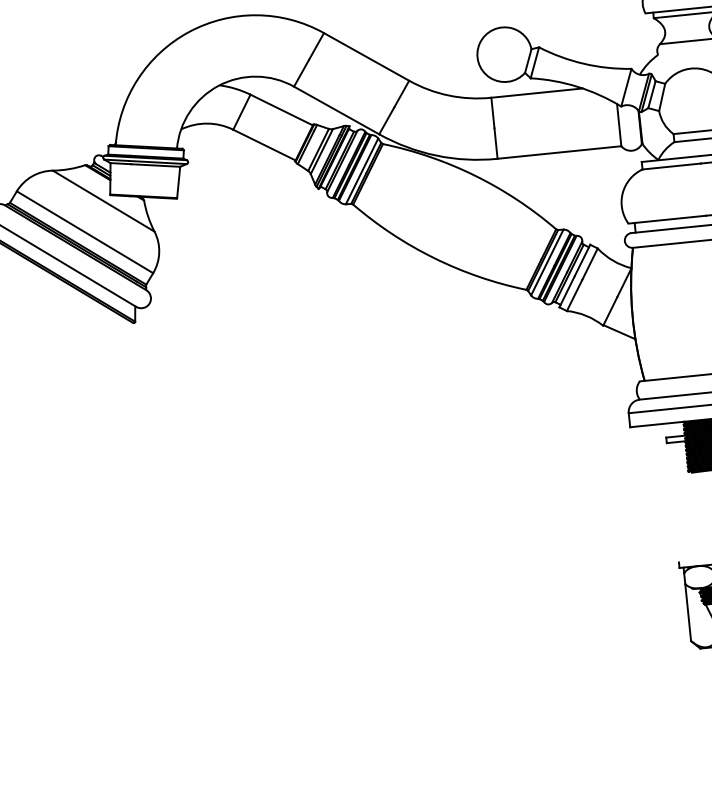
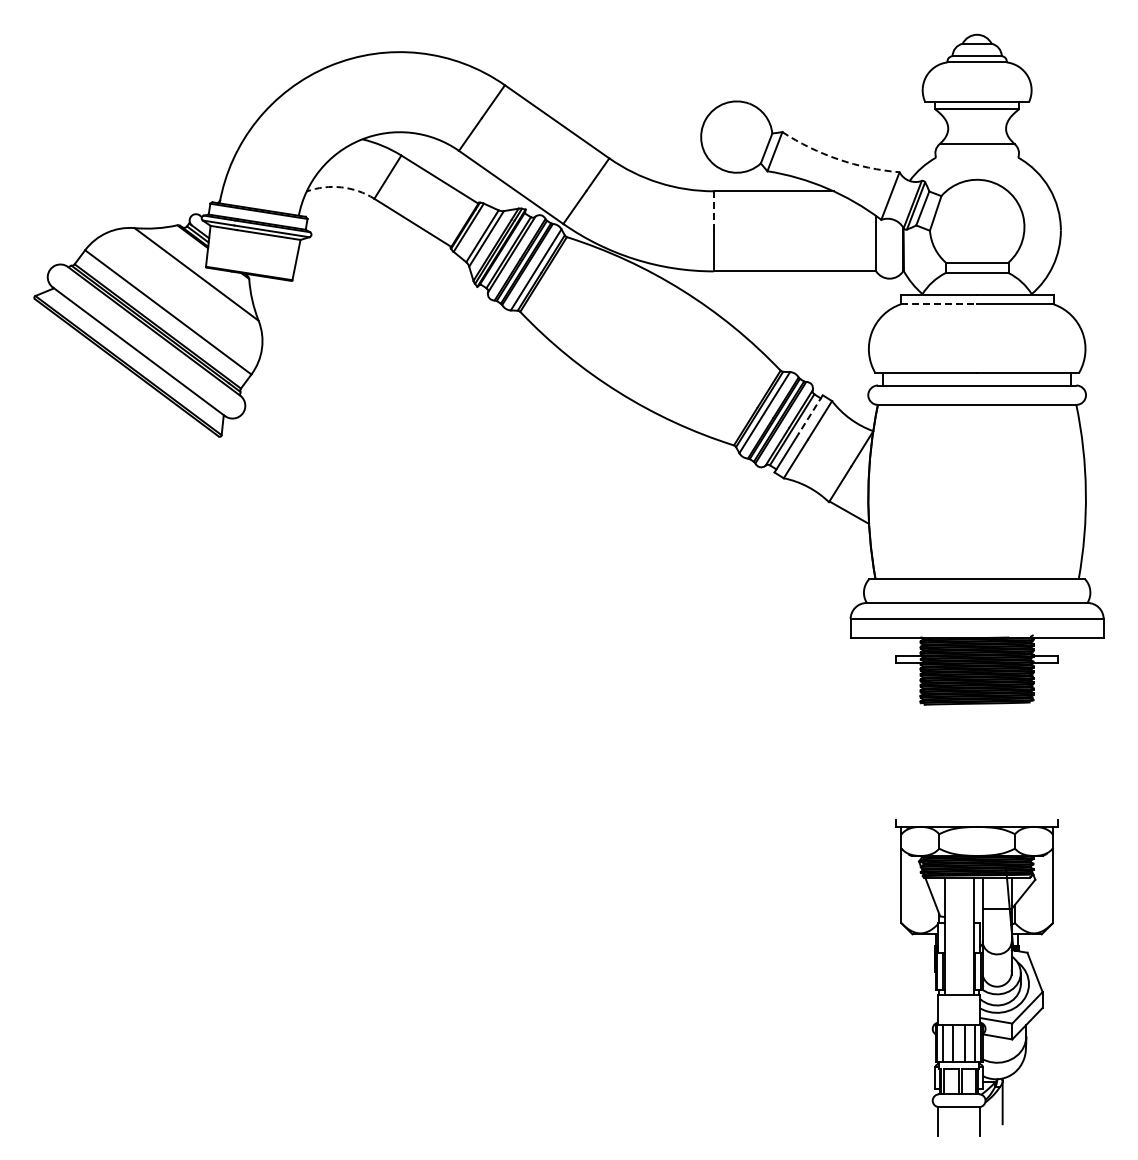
arc: (583, 63) -> (838, 159), solid -> dashed
line: (492, 112) -> (713, 210), solid -> dashed
arc: (207, 123) -> (341, 187), solid -> dashed
line: (672, 166) -> (939, 304), solid -> dashed
line: (582, 260) -> (810, 414), solid -> dashed

